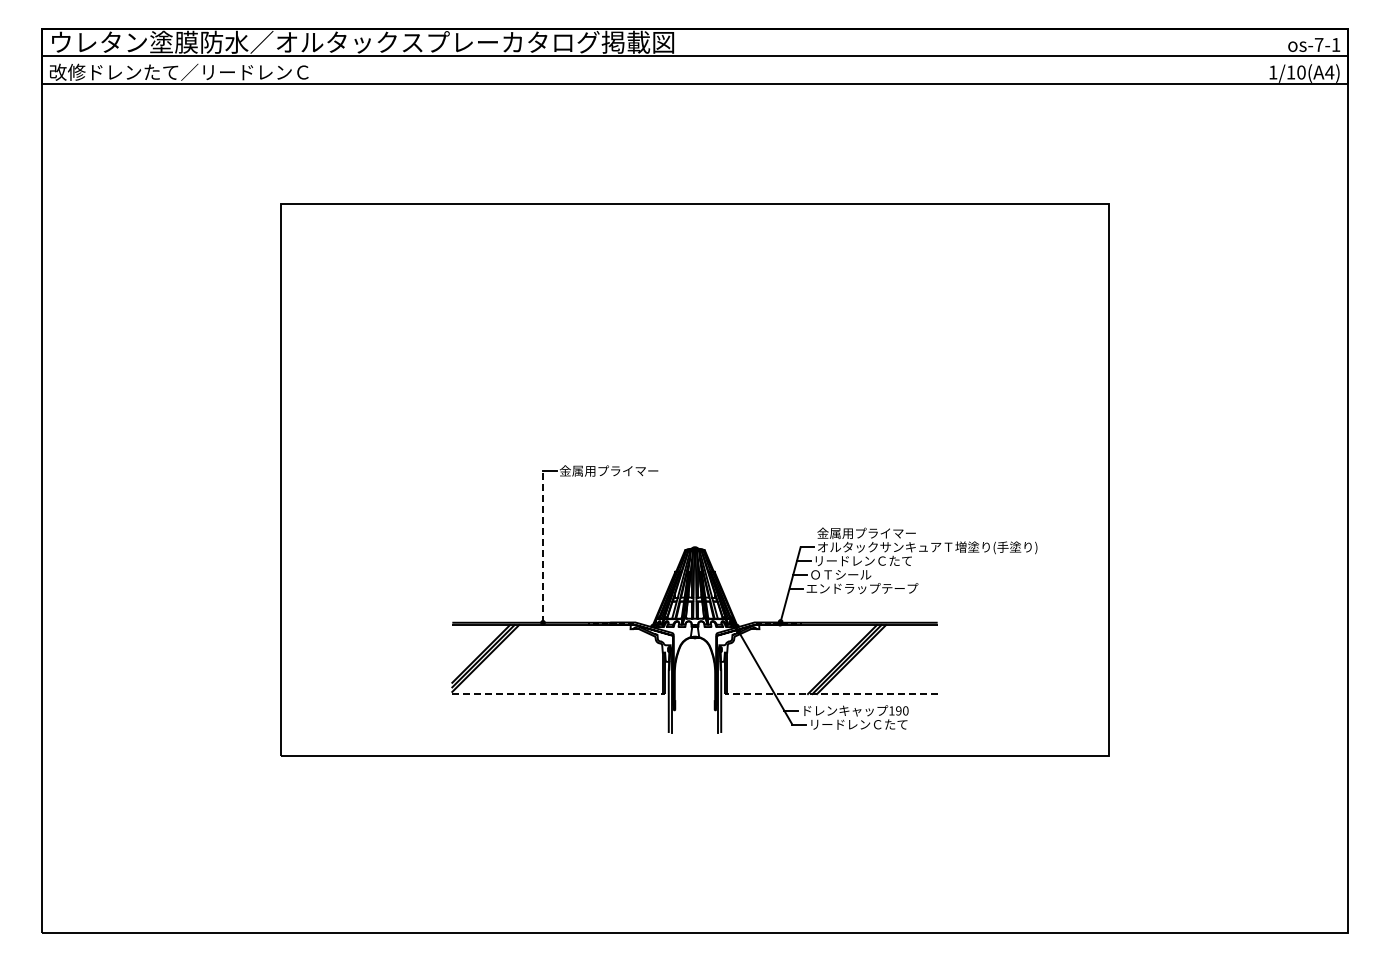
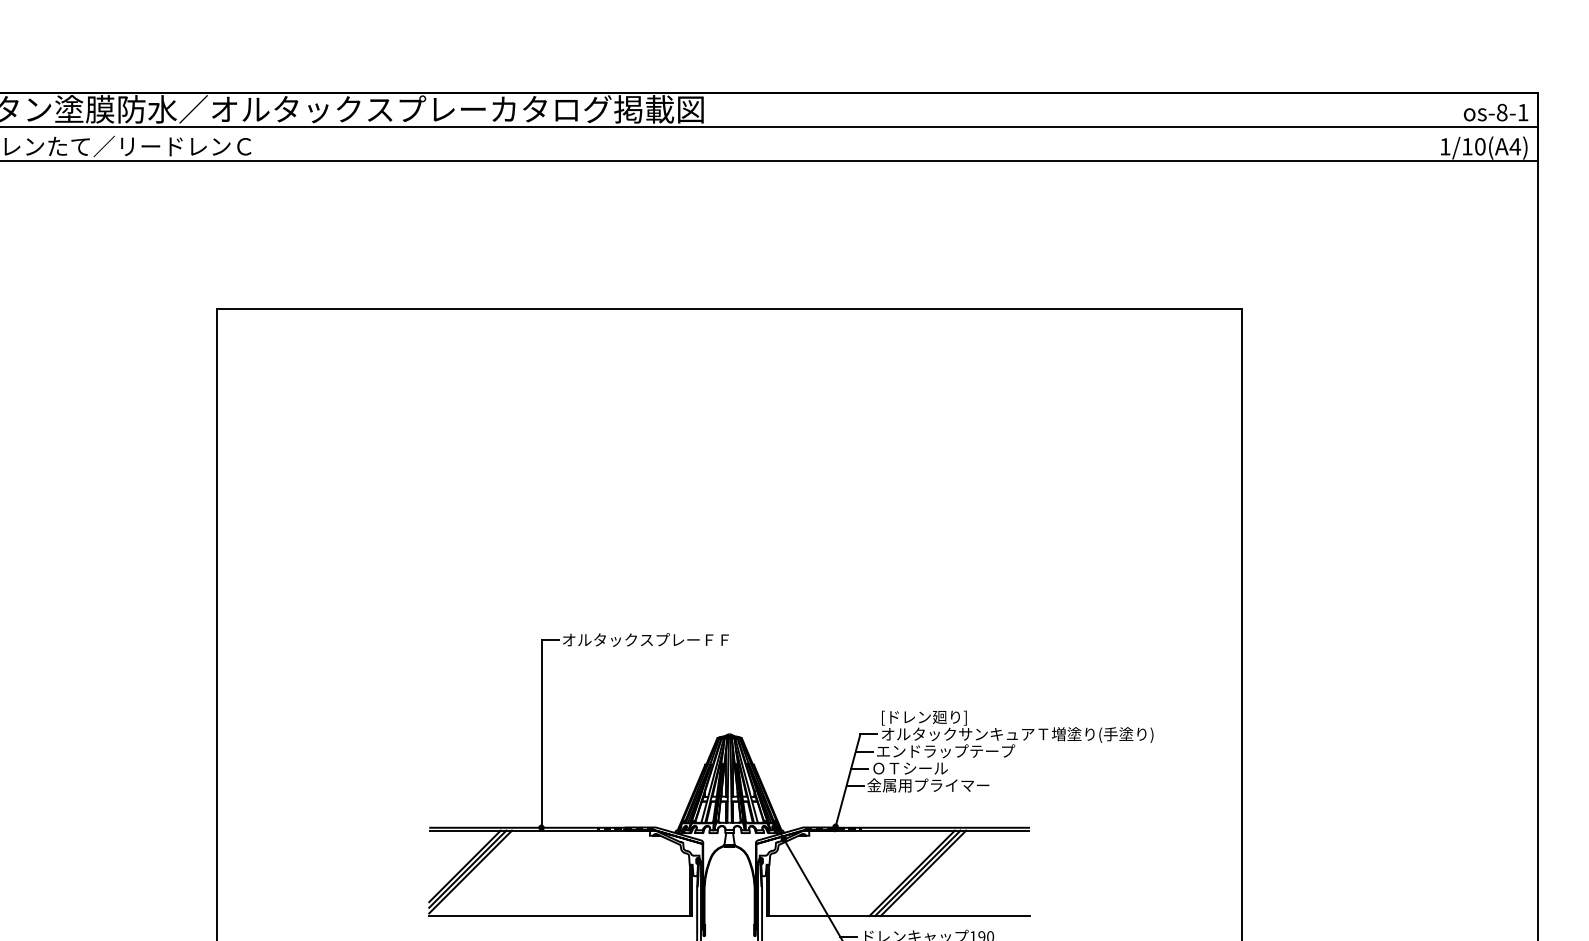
text: (1318, 44) -> (1501, 112), os-7-1 -> os-8-1
text: (626, 470) -> (644, 639), 金属用プライマー -> オルタックスプレーＦＦ
text: (866, 533) -> (941, 717), 金属用プライマー -> [ドレン廻り]
line: (543, 546) -> (542, 733), dashed -> solid
text: (869, 560) -> (945, 750), リードレンＣたて -> エンドラップテープ
text: (862, 588) -> (936, 785), エンドラップテープ -> 金属用プライマー
line: (559, 694) -> (561, 916), dashed -> solid
line: (830, 694) -> (897, 916), dashed -> solid

